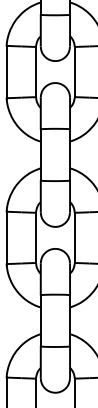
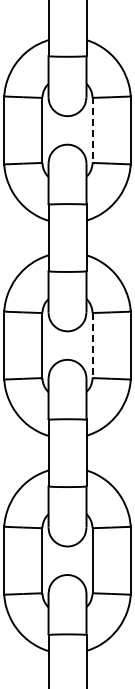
line: (74, 72) -> (92, 130), solid -> dashed
line: (74, 237) -> (92, 345), solid -> dashed

